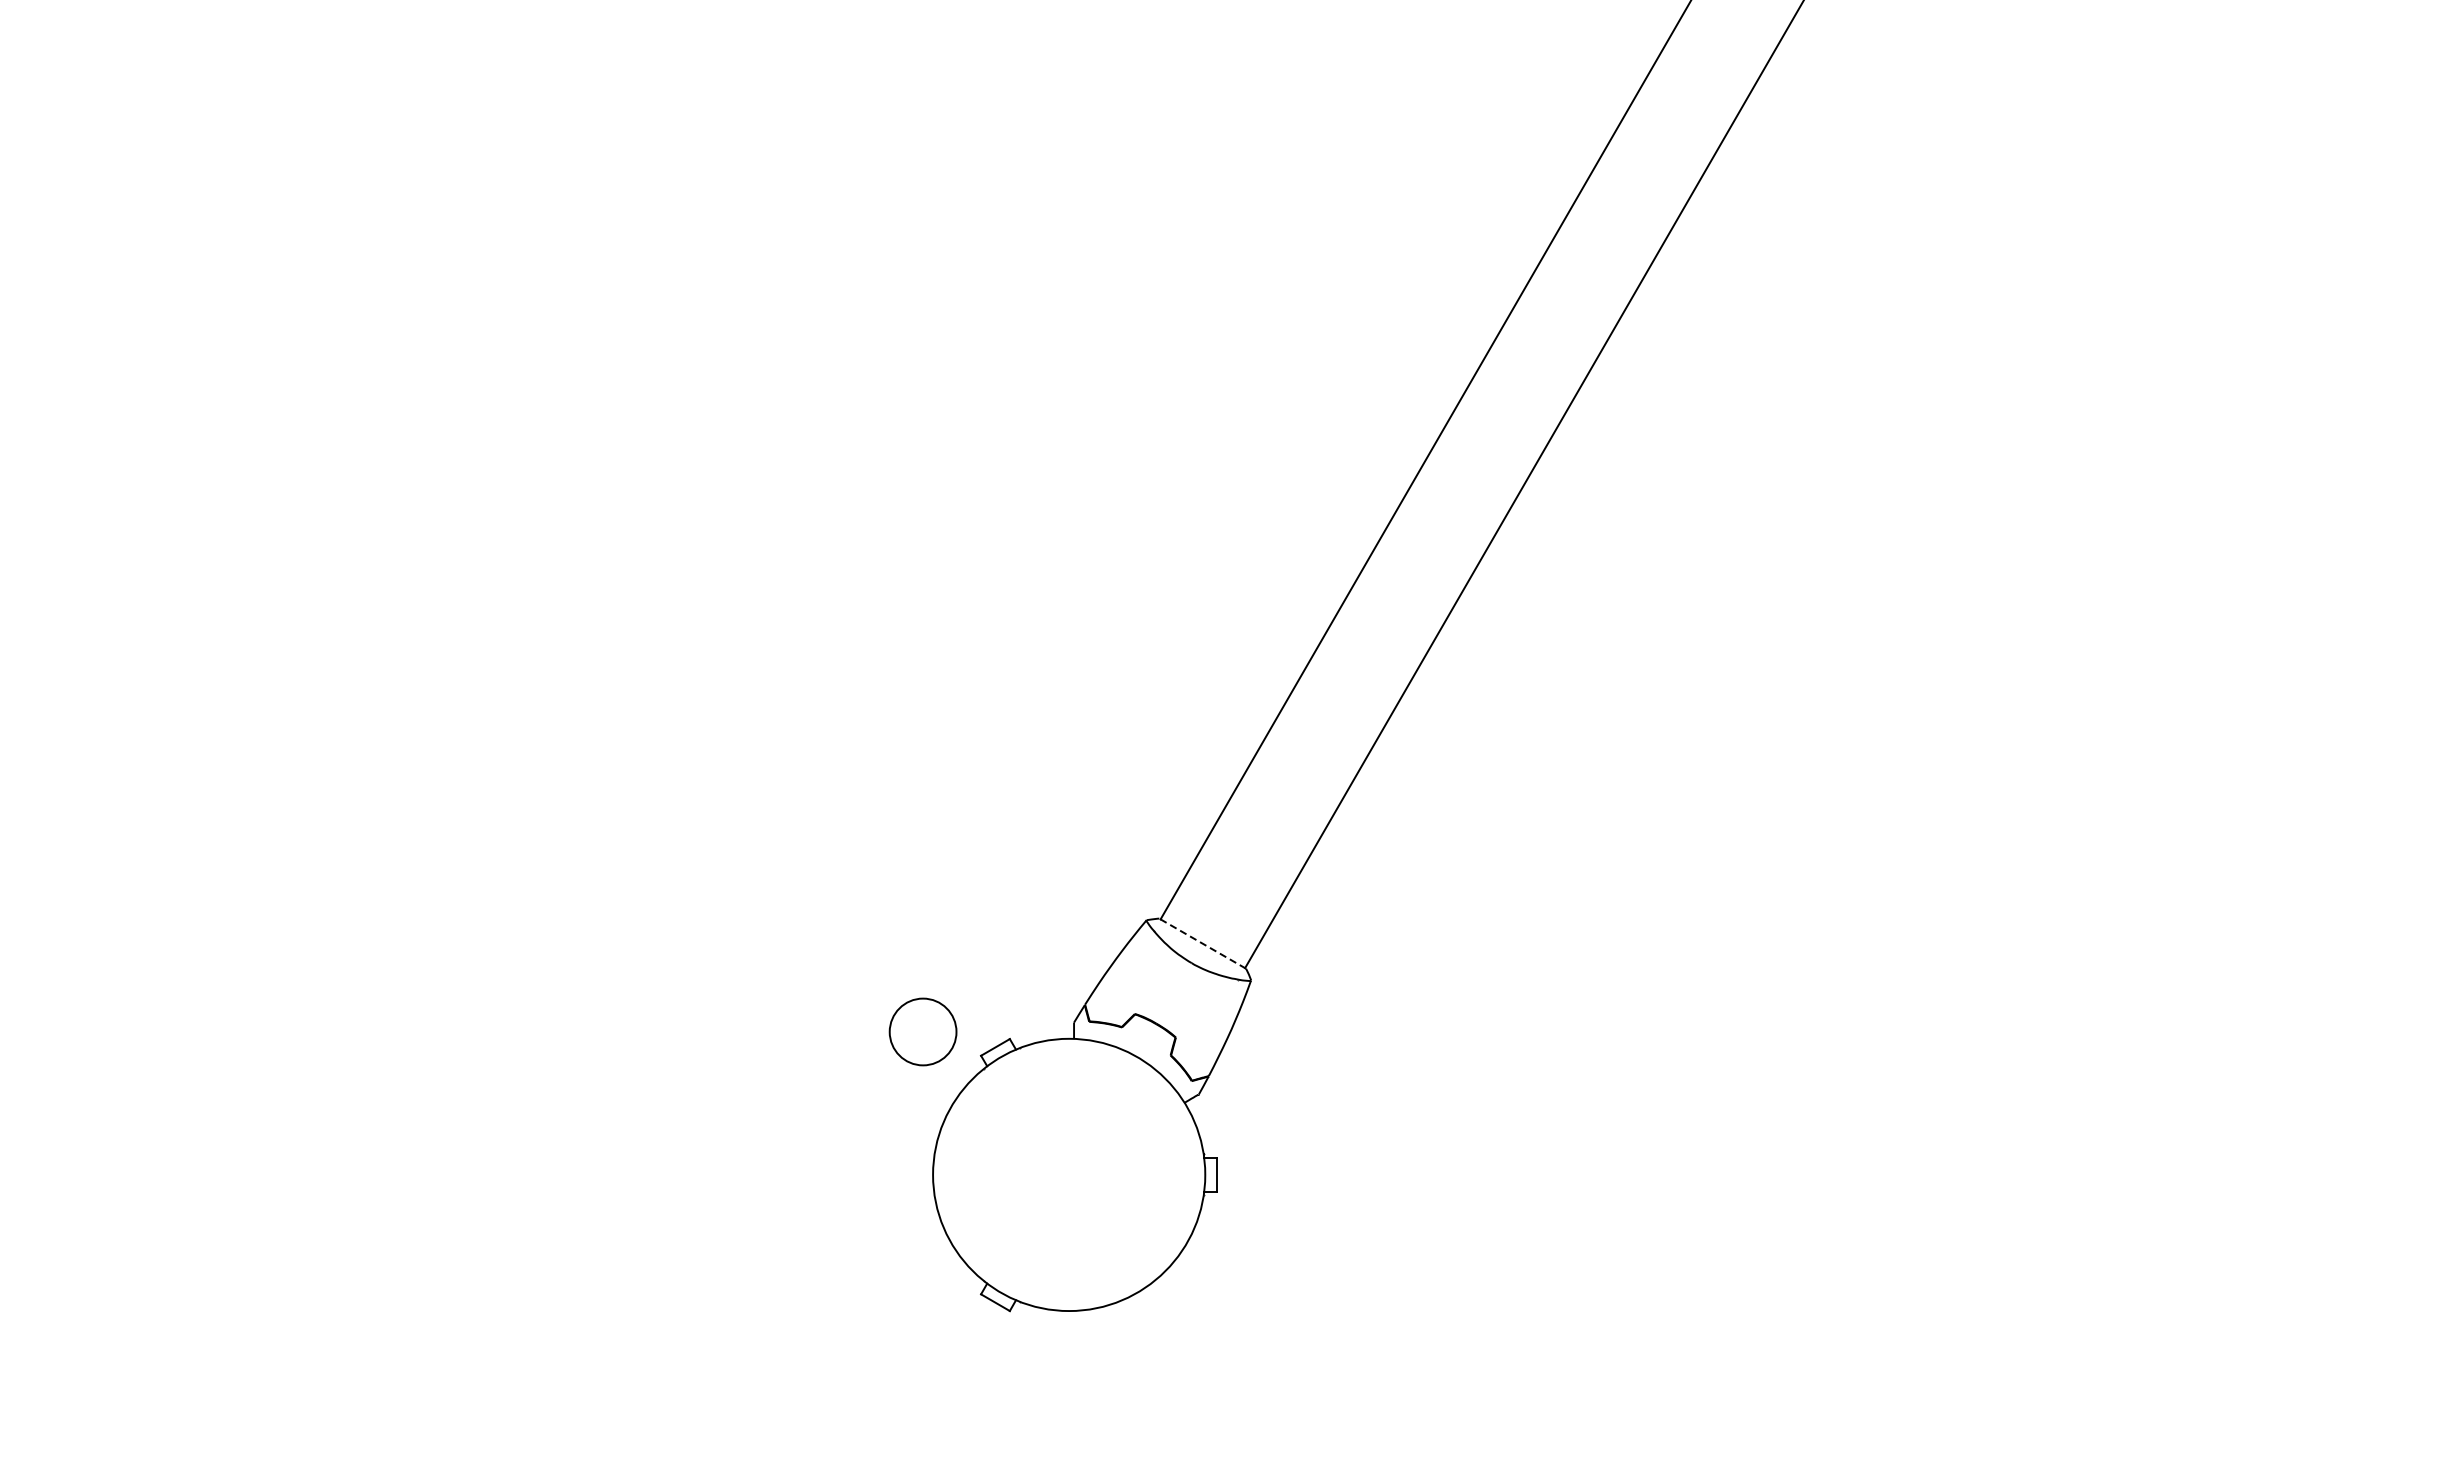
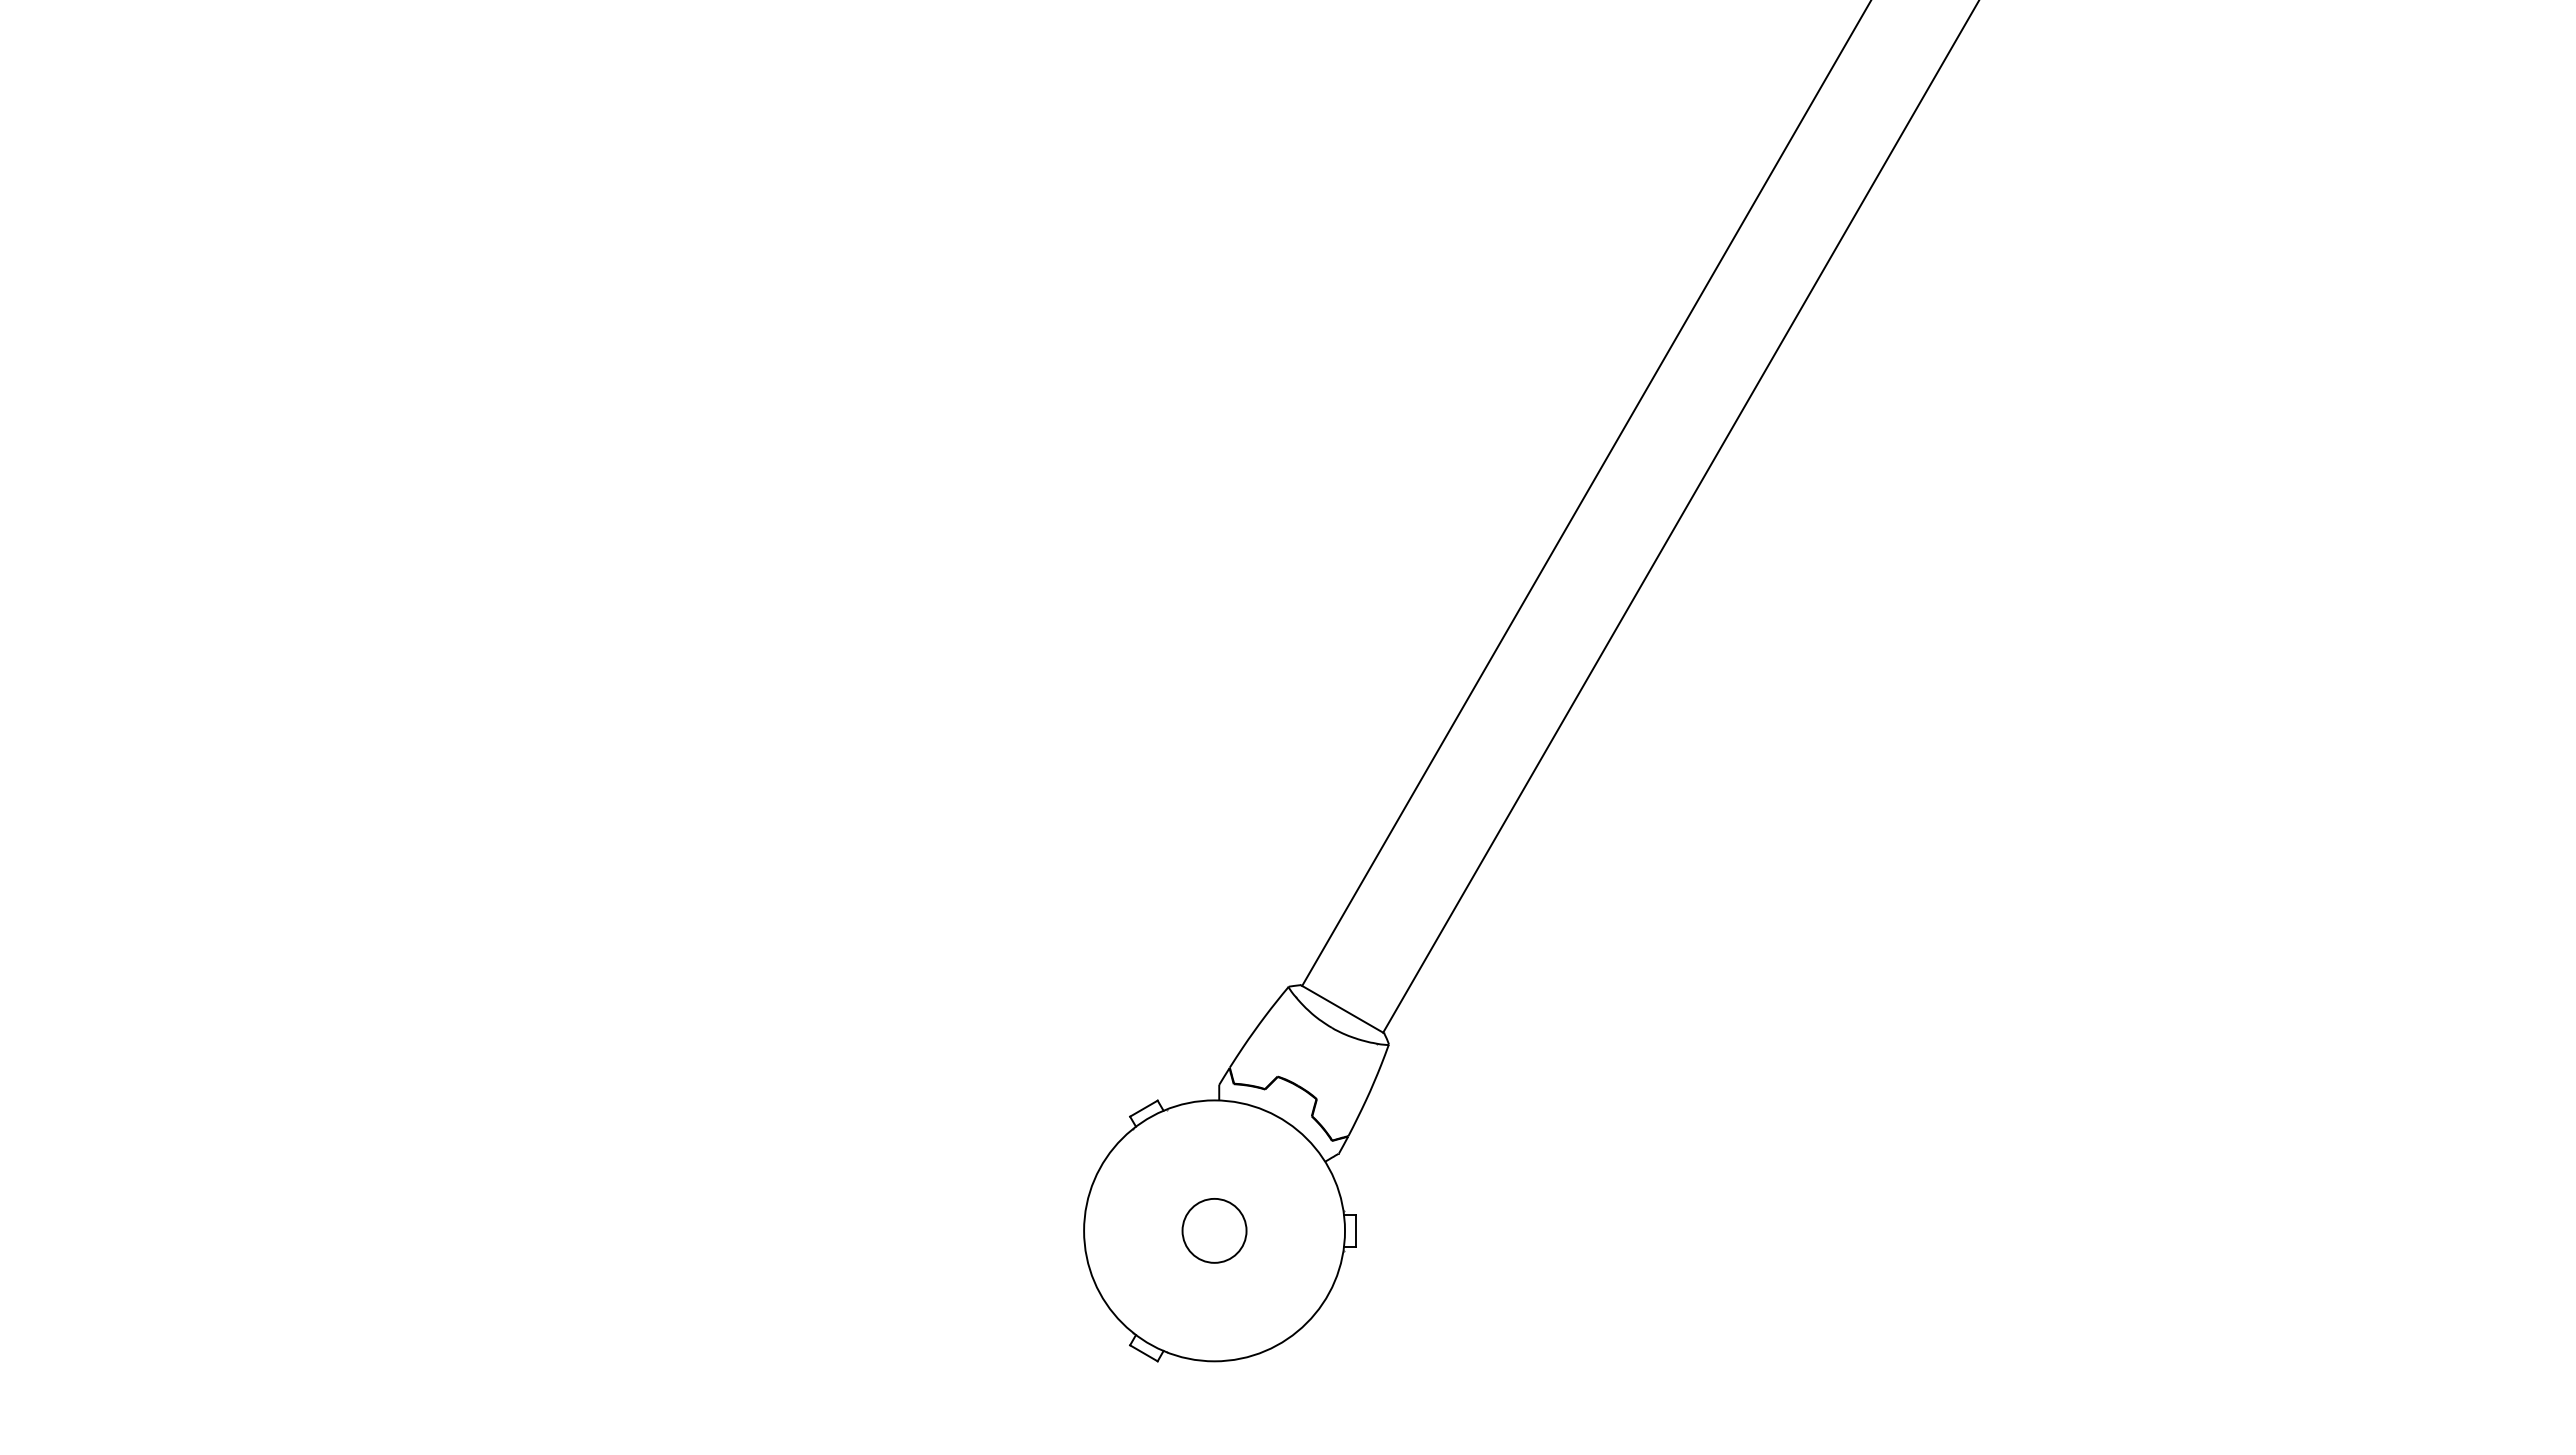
line: (1202, 942) -> (1342, 1008), dashed -> solid
circle: (923, 1031) -> (1214, 1230), moved

